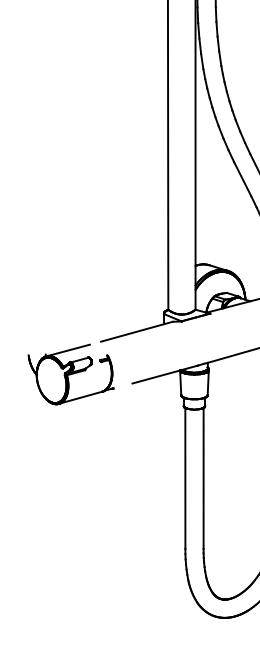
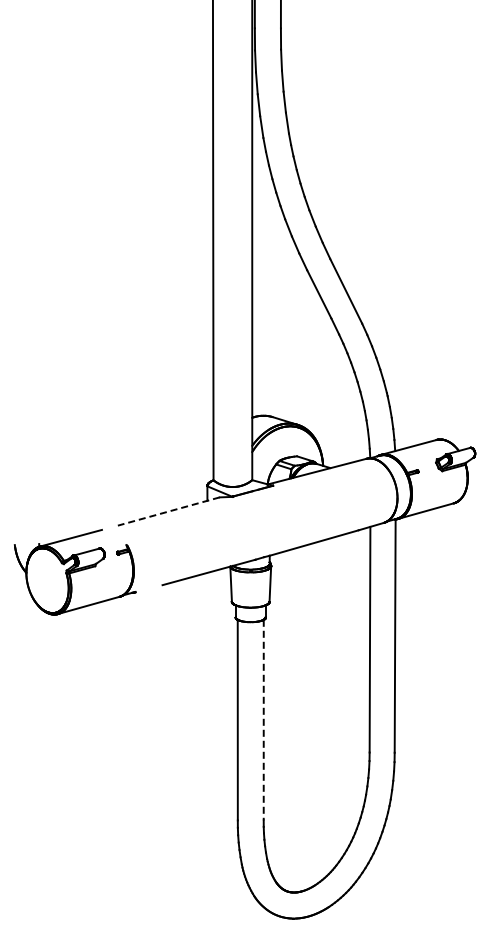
line: (136, 331) -> (168, 511), solid -> dashed
line: (203, 478) -> (263, 720), solid -> dashed

